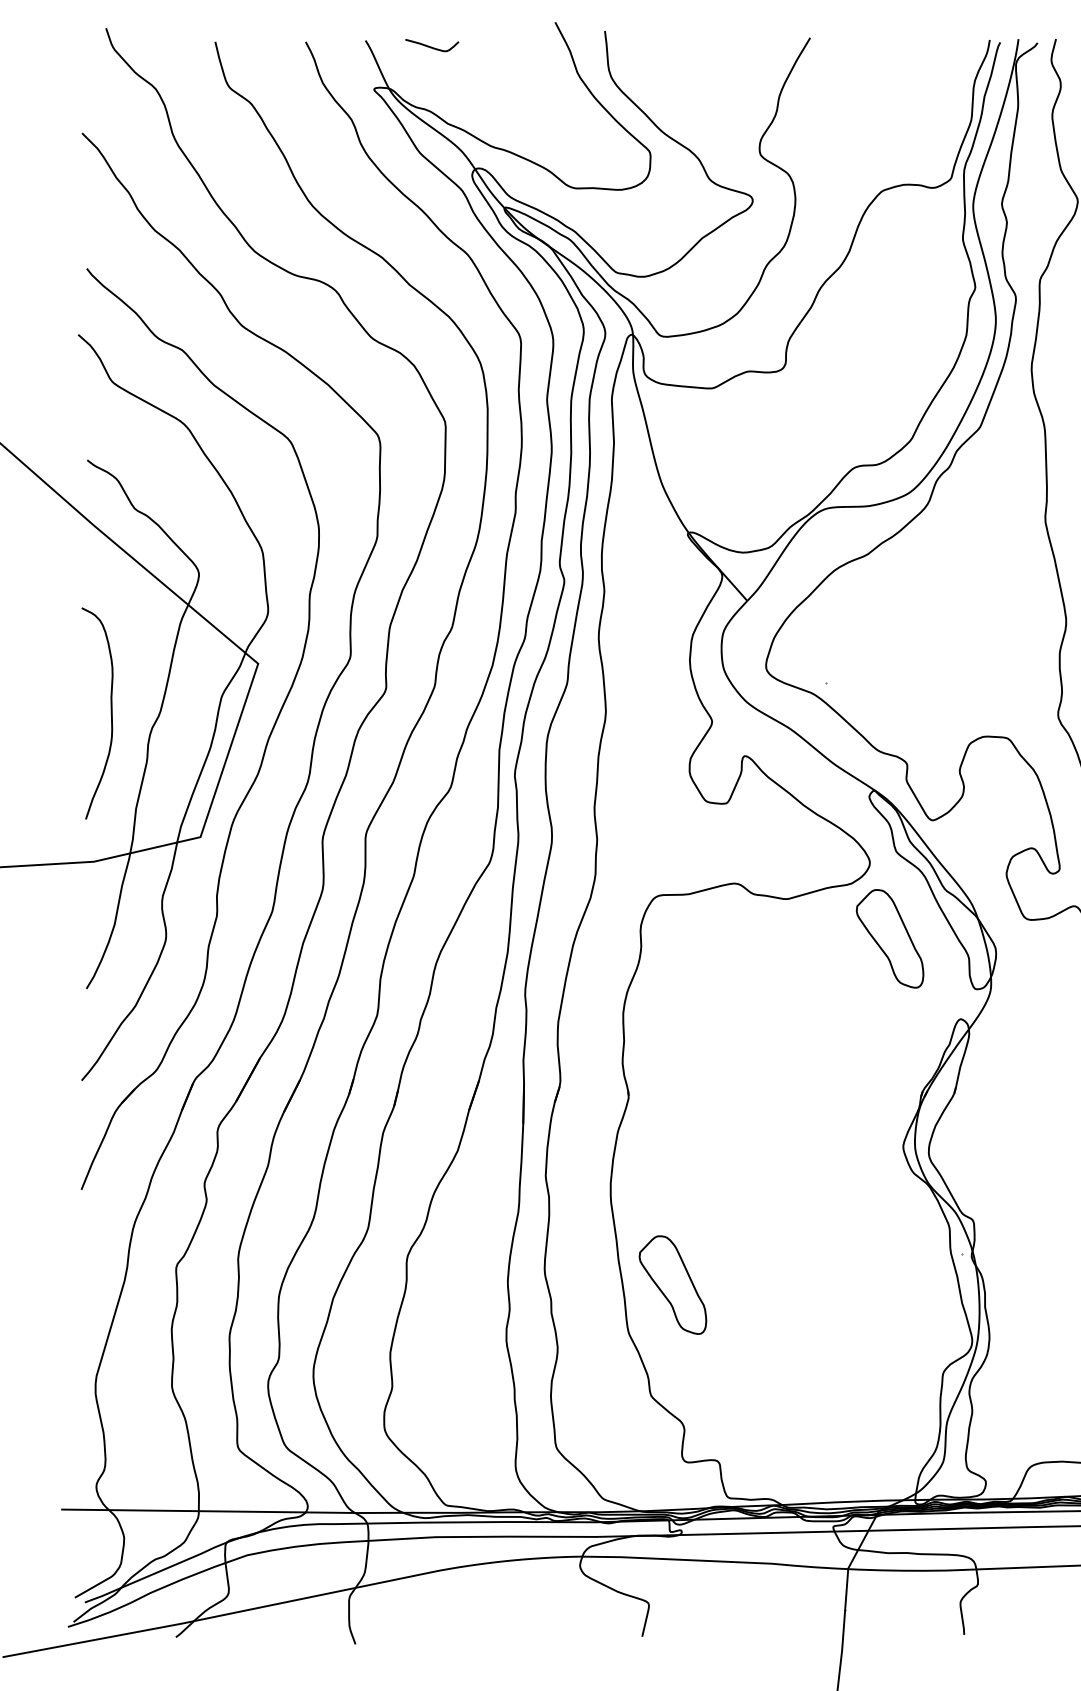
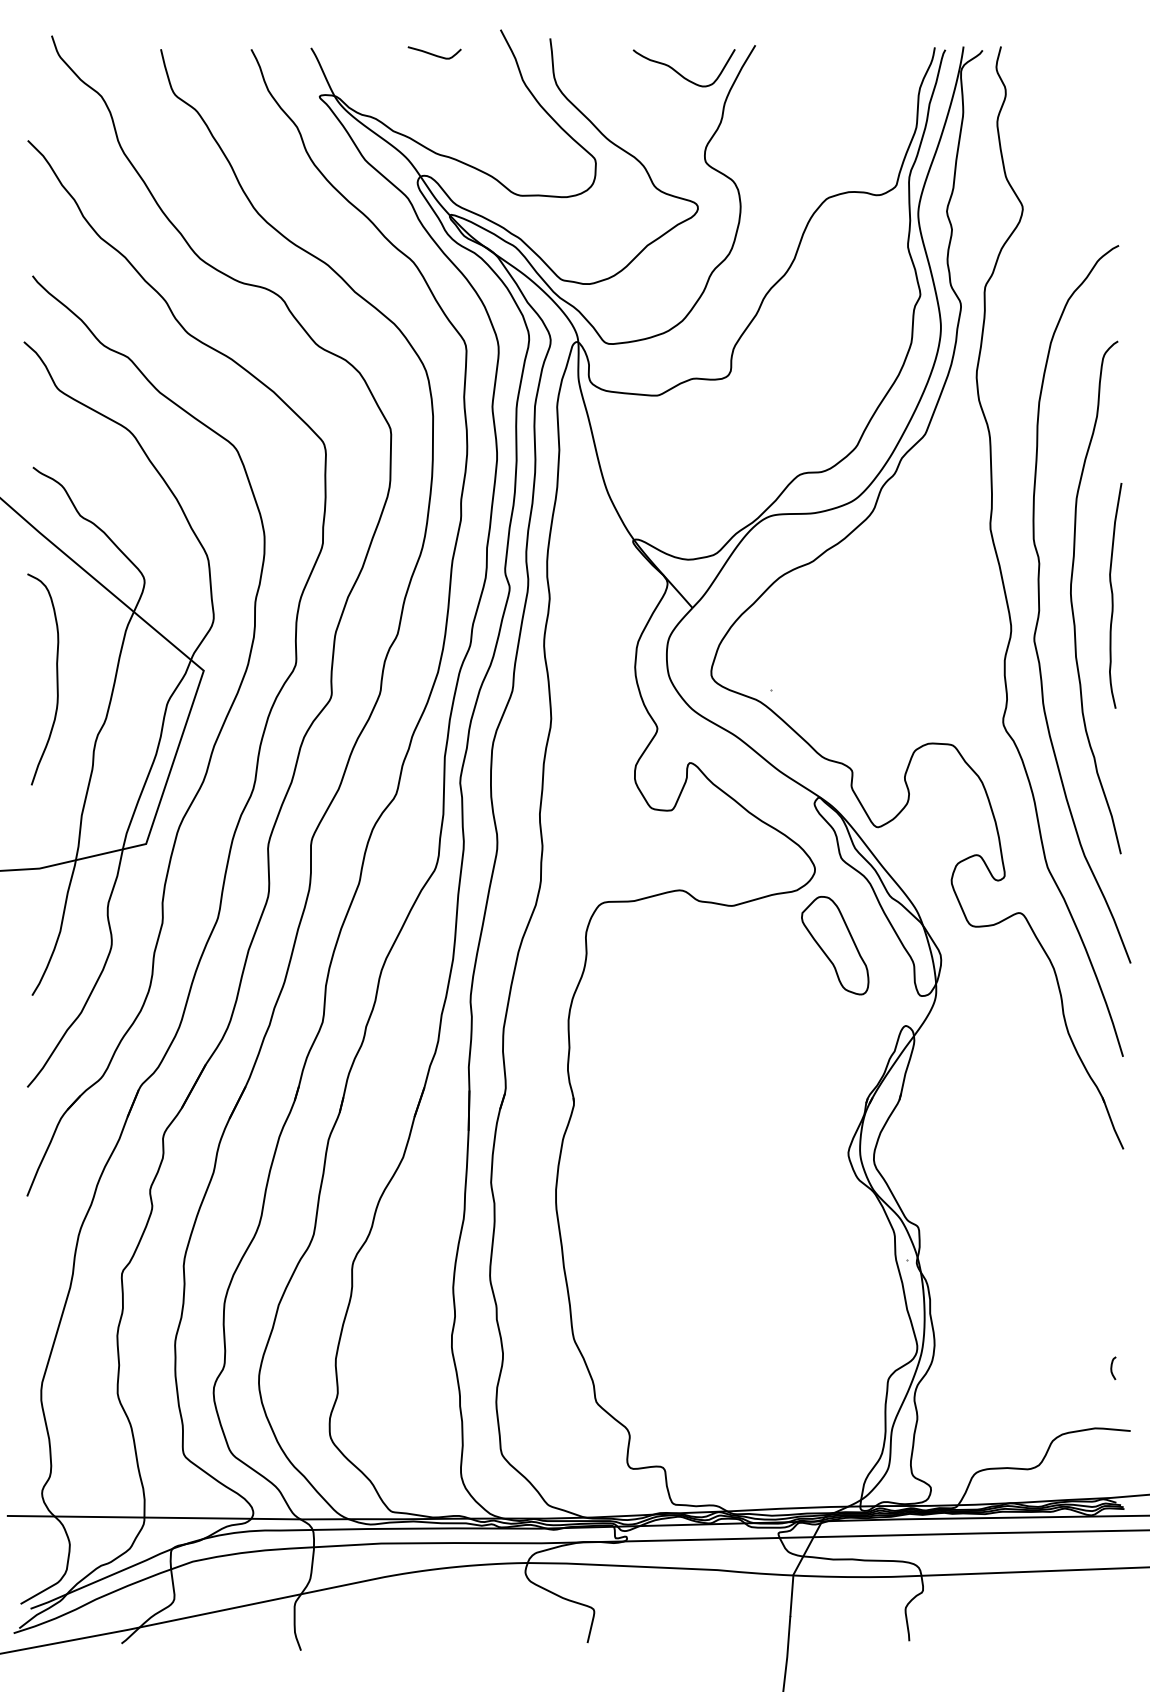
curve: (431, 46) -> (433, 53), moved
curve: (734, 65) -> (679, 72), added
curve: (110, 713) -> (56, 679), moved
part: (673, 1284) -> (618, 1291), removed

